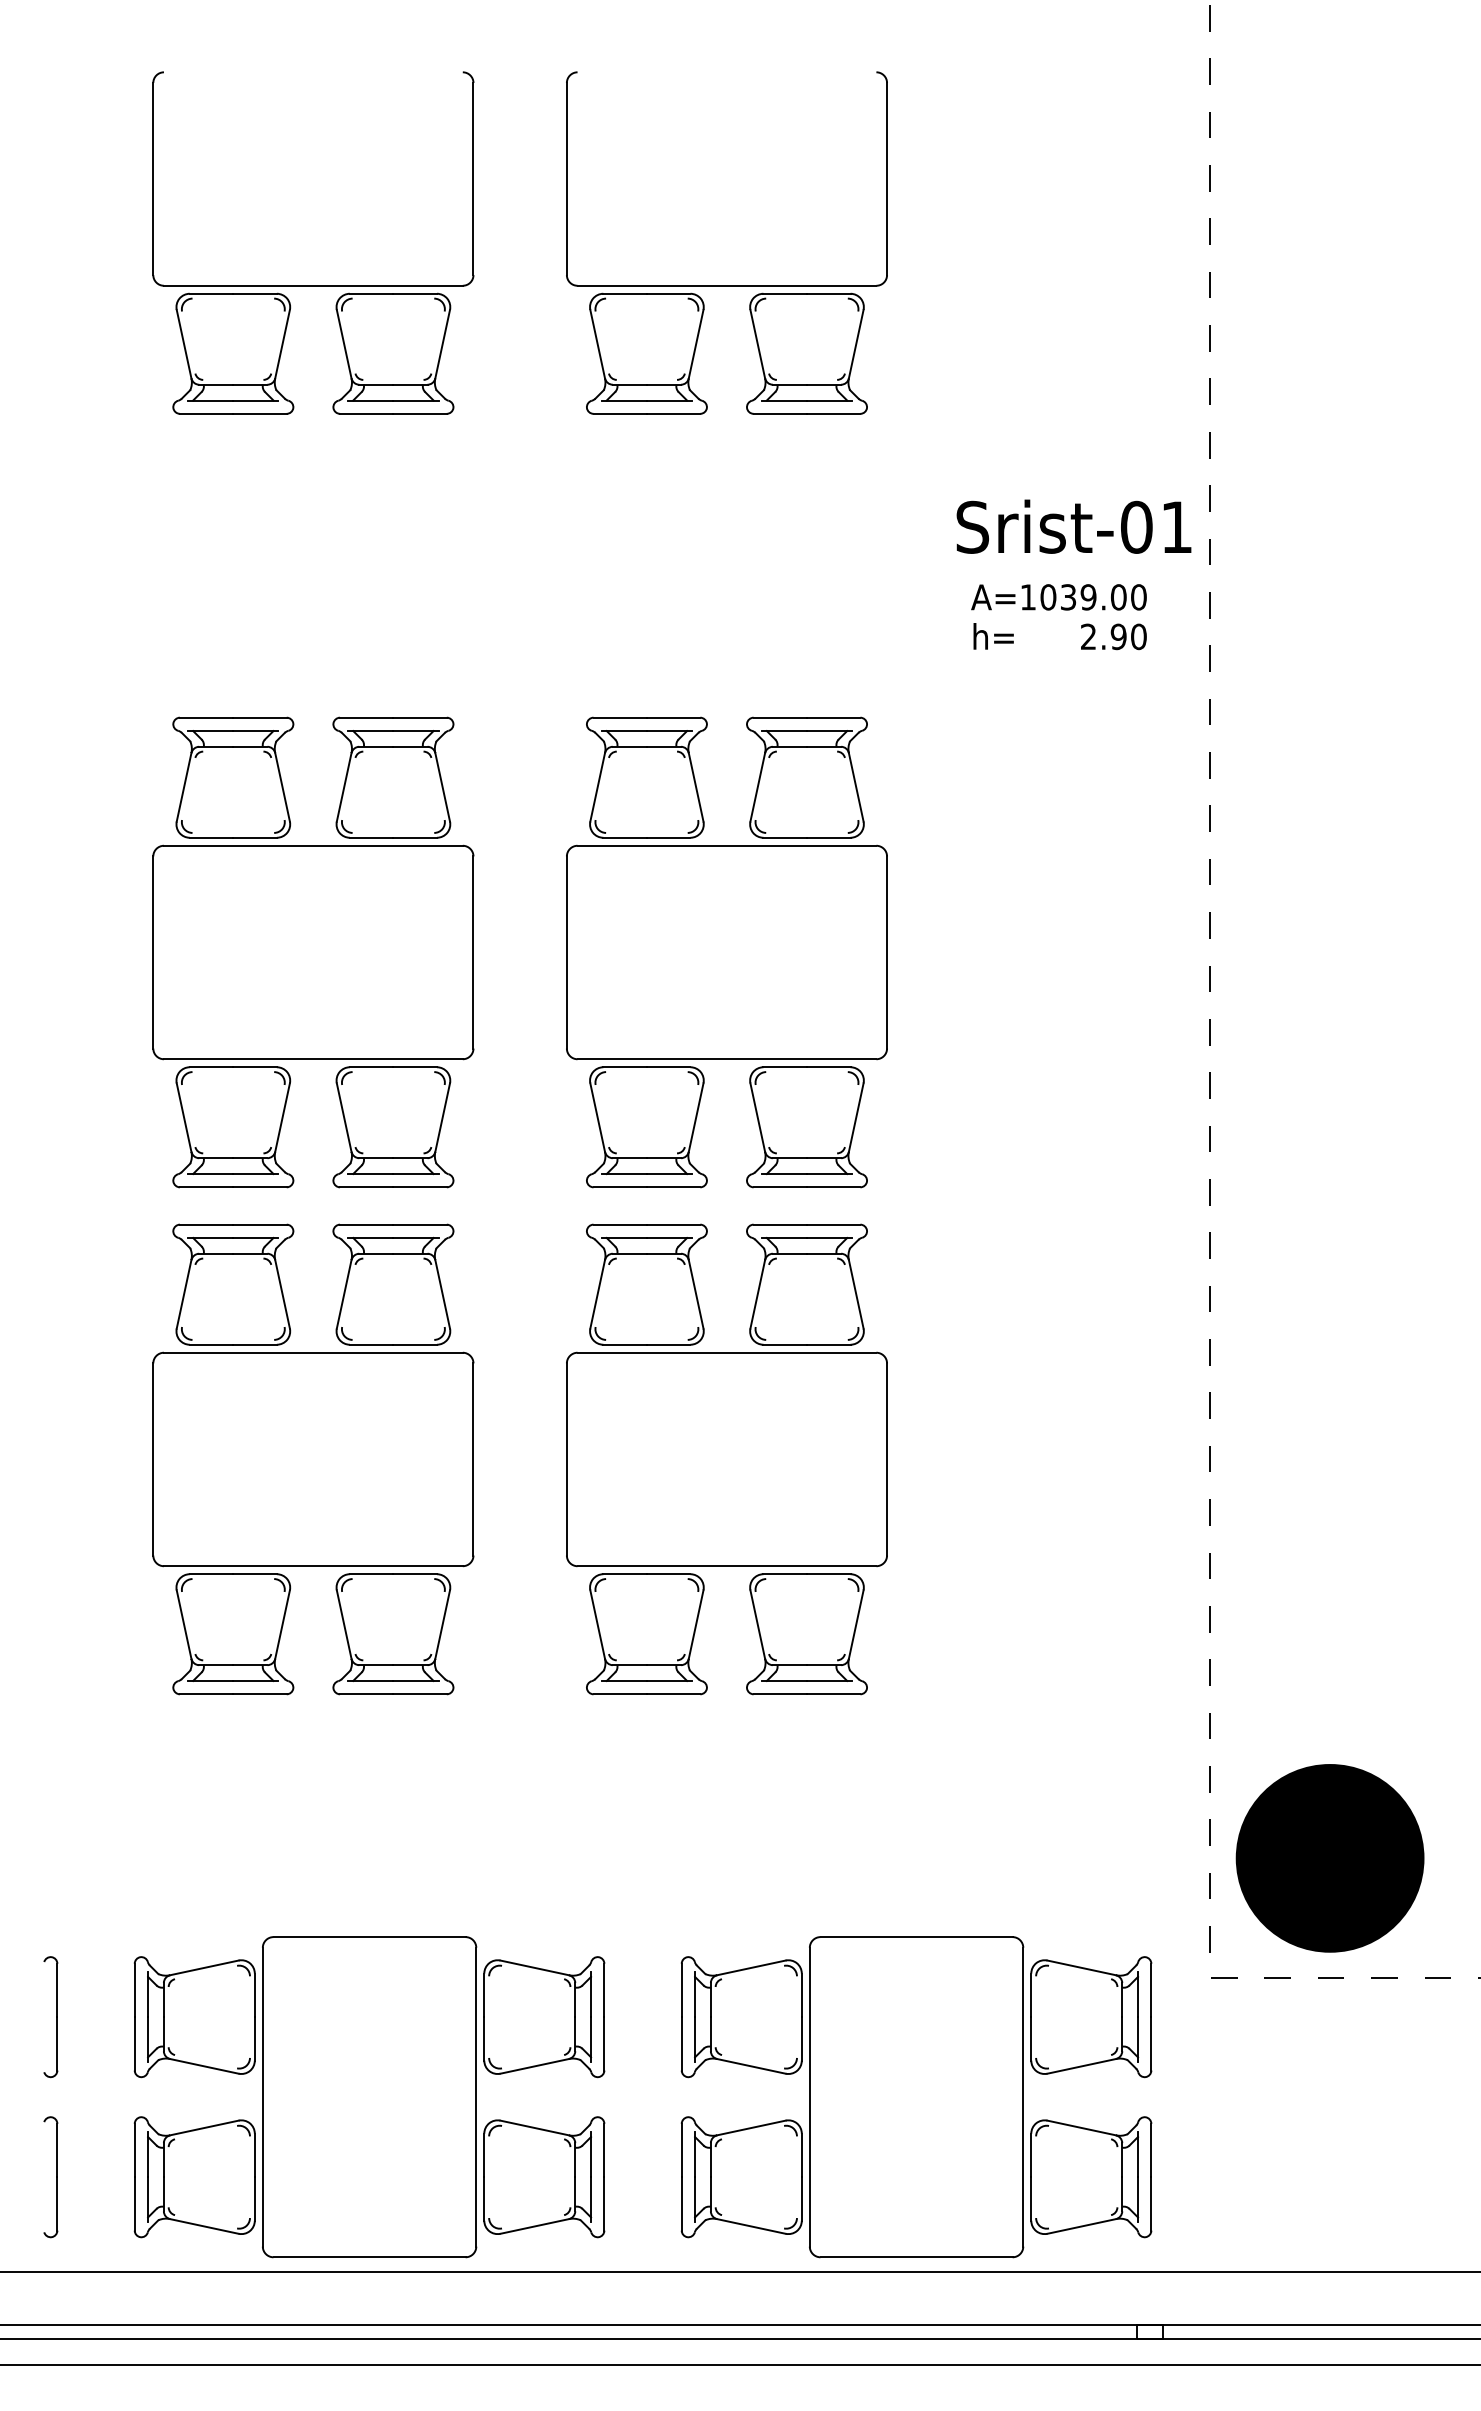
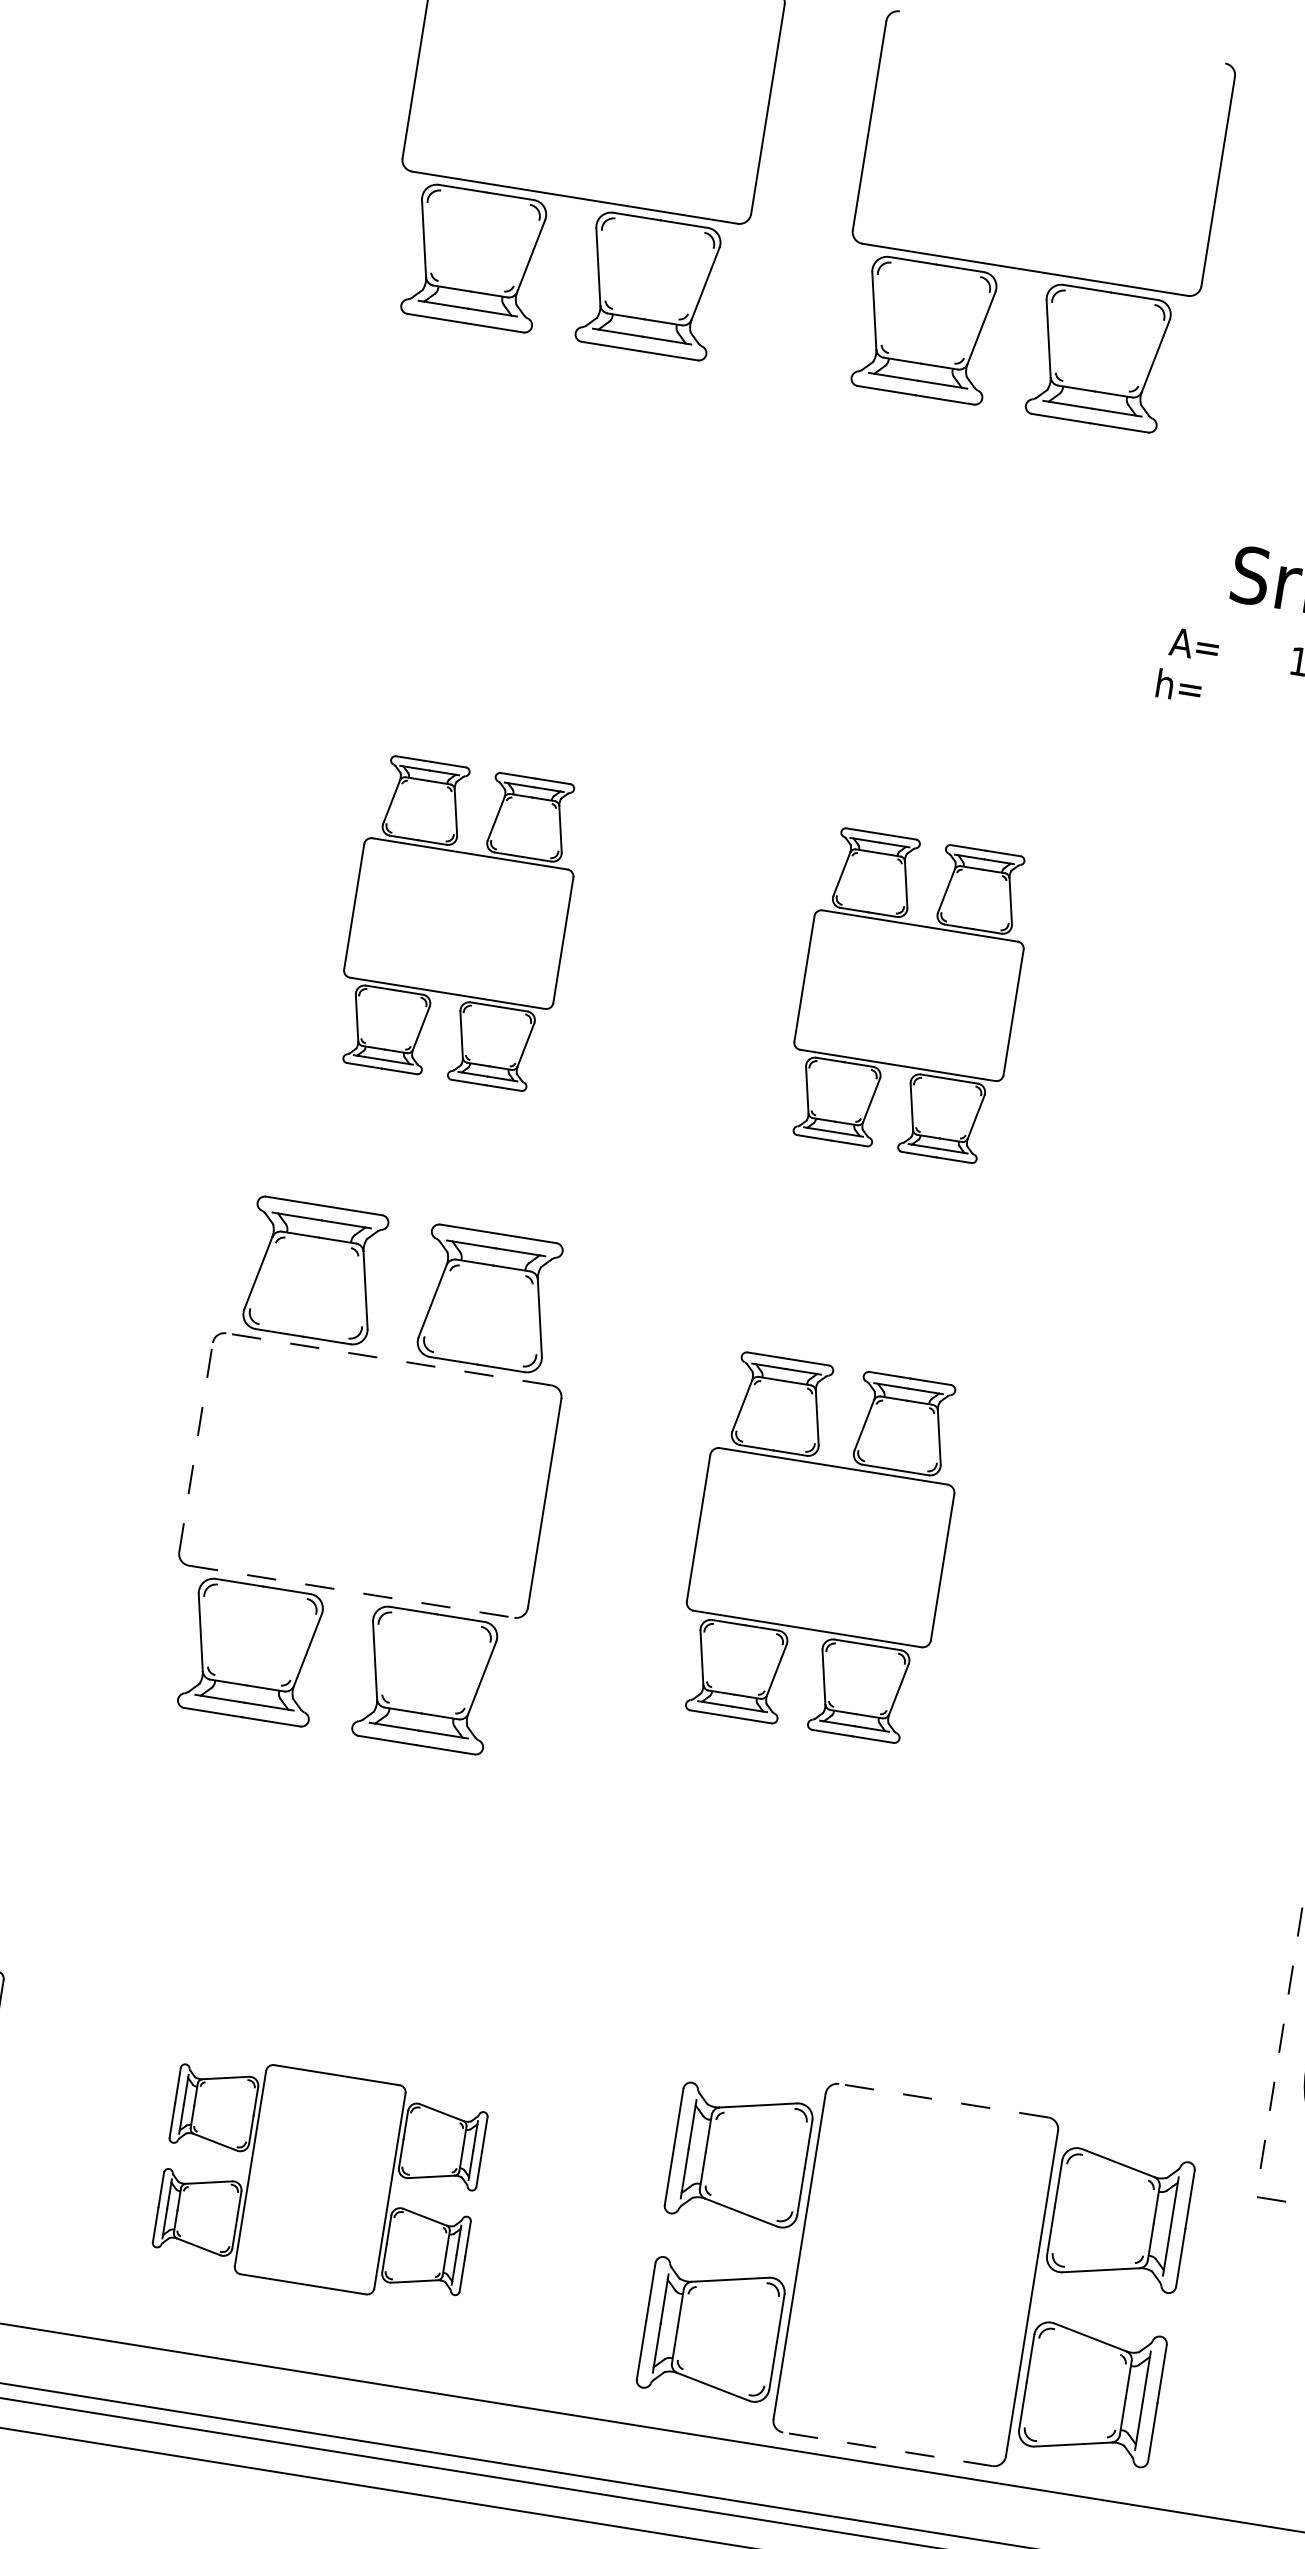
text: (993, 597) -> (1194, 645), moved
text: (993, 636) -> (1179, 686), moved
part: (313, 952) -> (458, 923), size x0.6
part: (726, 952) -> (908, 995), size x0.6
line: (312, 1352) -> (388, 1358), solid -> dashed
line: (153, 1458) -> (196, 1446), solid -> dashed
part: (726, 1459) -> (820, 1547), size x0.7
line: (313, 1566) -> (351, 1592), solid -> dashed
line: (916, 1937) -> (943, 2101), solid -> dashed
part: (369, 2097) -> (320, 2179), size x0.6
line: (916, 2257) -> (887, 2449), solid -> dashed

